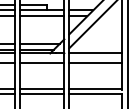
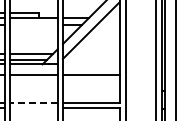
line: (41, 16) -> (33, 24), removed
line: (95, 53) -> (91, 64), removed
line: (42, 89) -> (34, 102), solid -> dashed
line: (41, 94) -> (33, 108), removed

